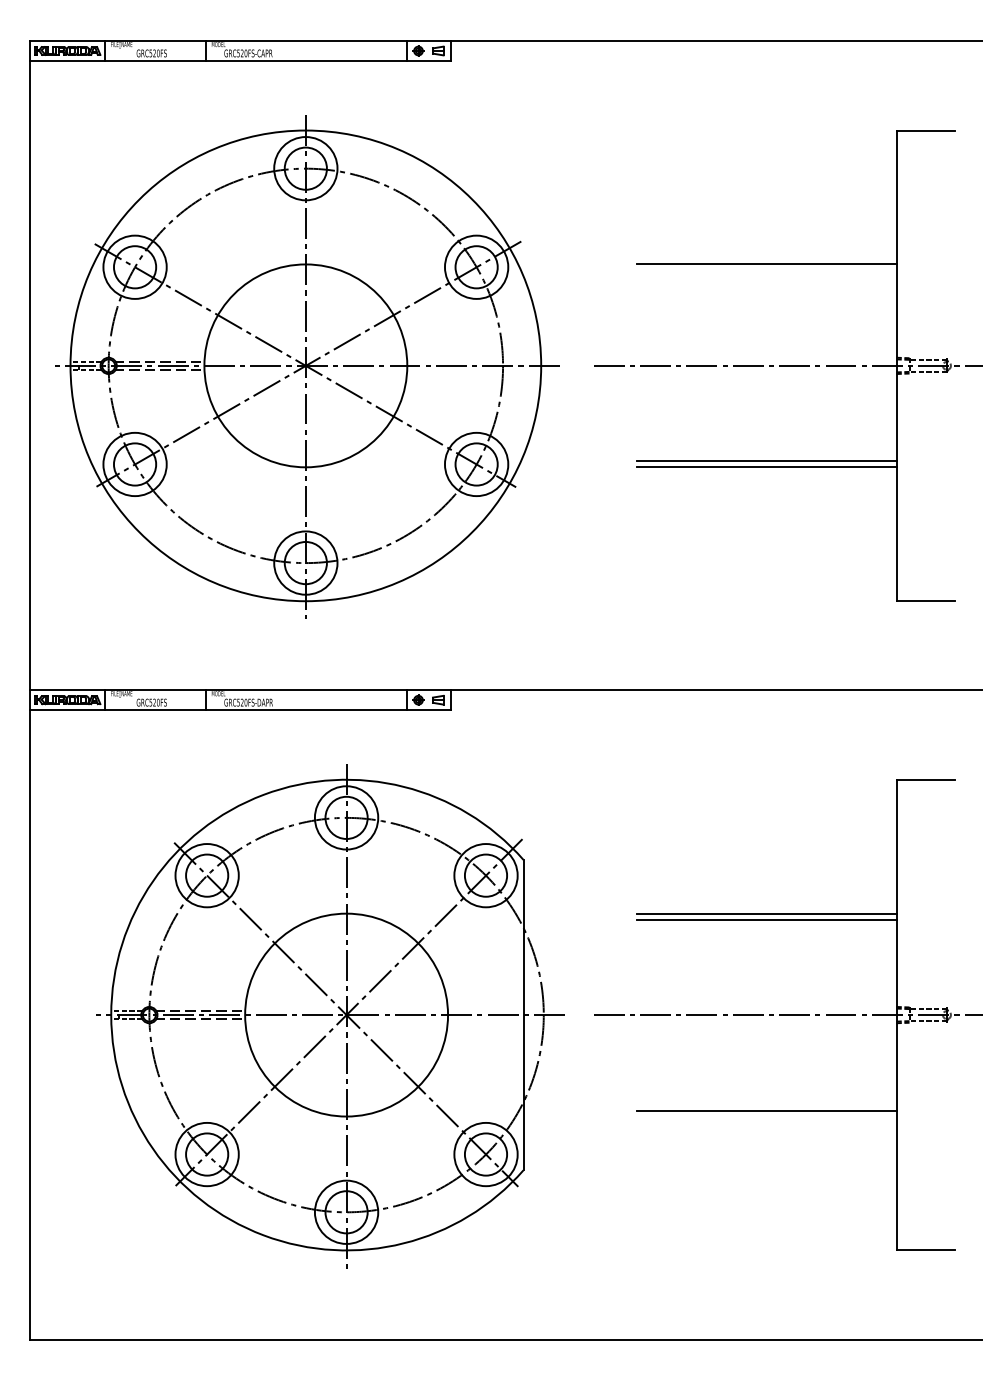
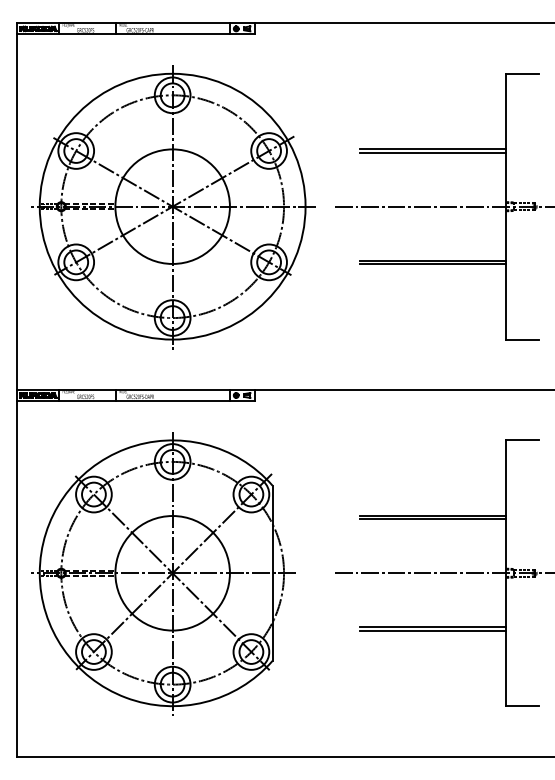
line: (765, 269) -> (432, 152), added
part: (330, 1015) -> (163, 573), moved
line: (765, 1116) -> (432, 630), added

